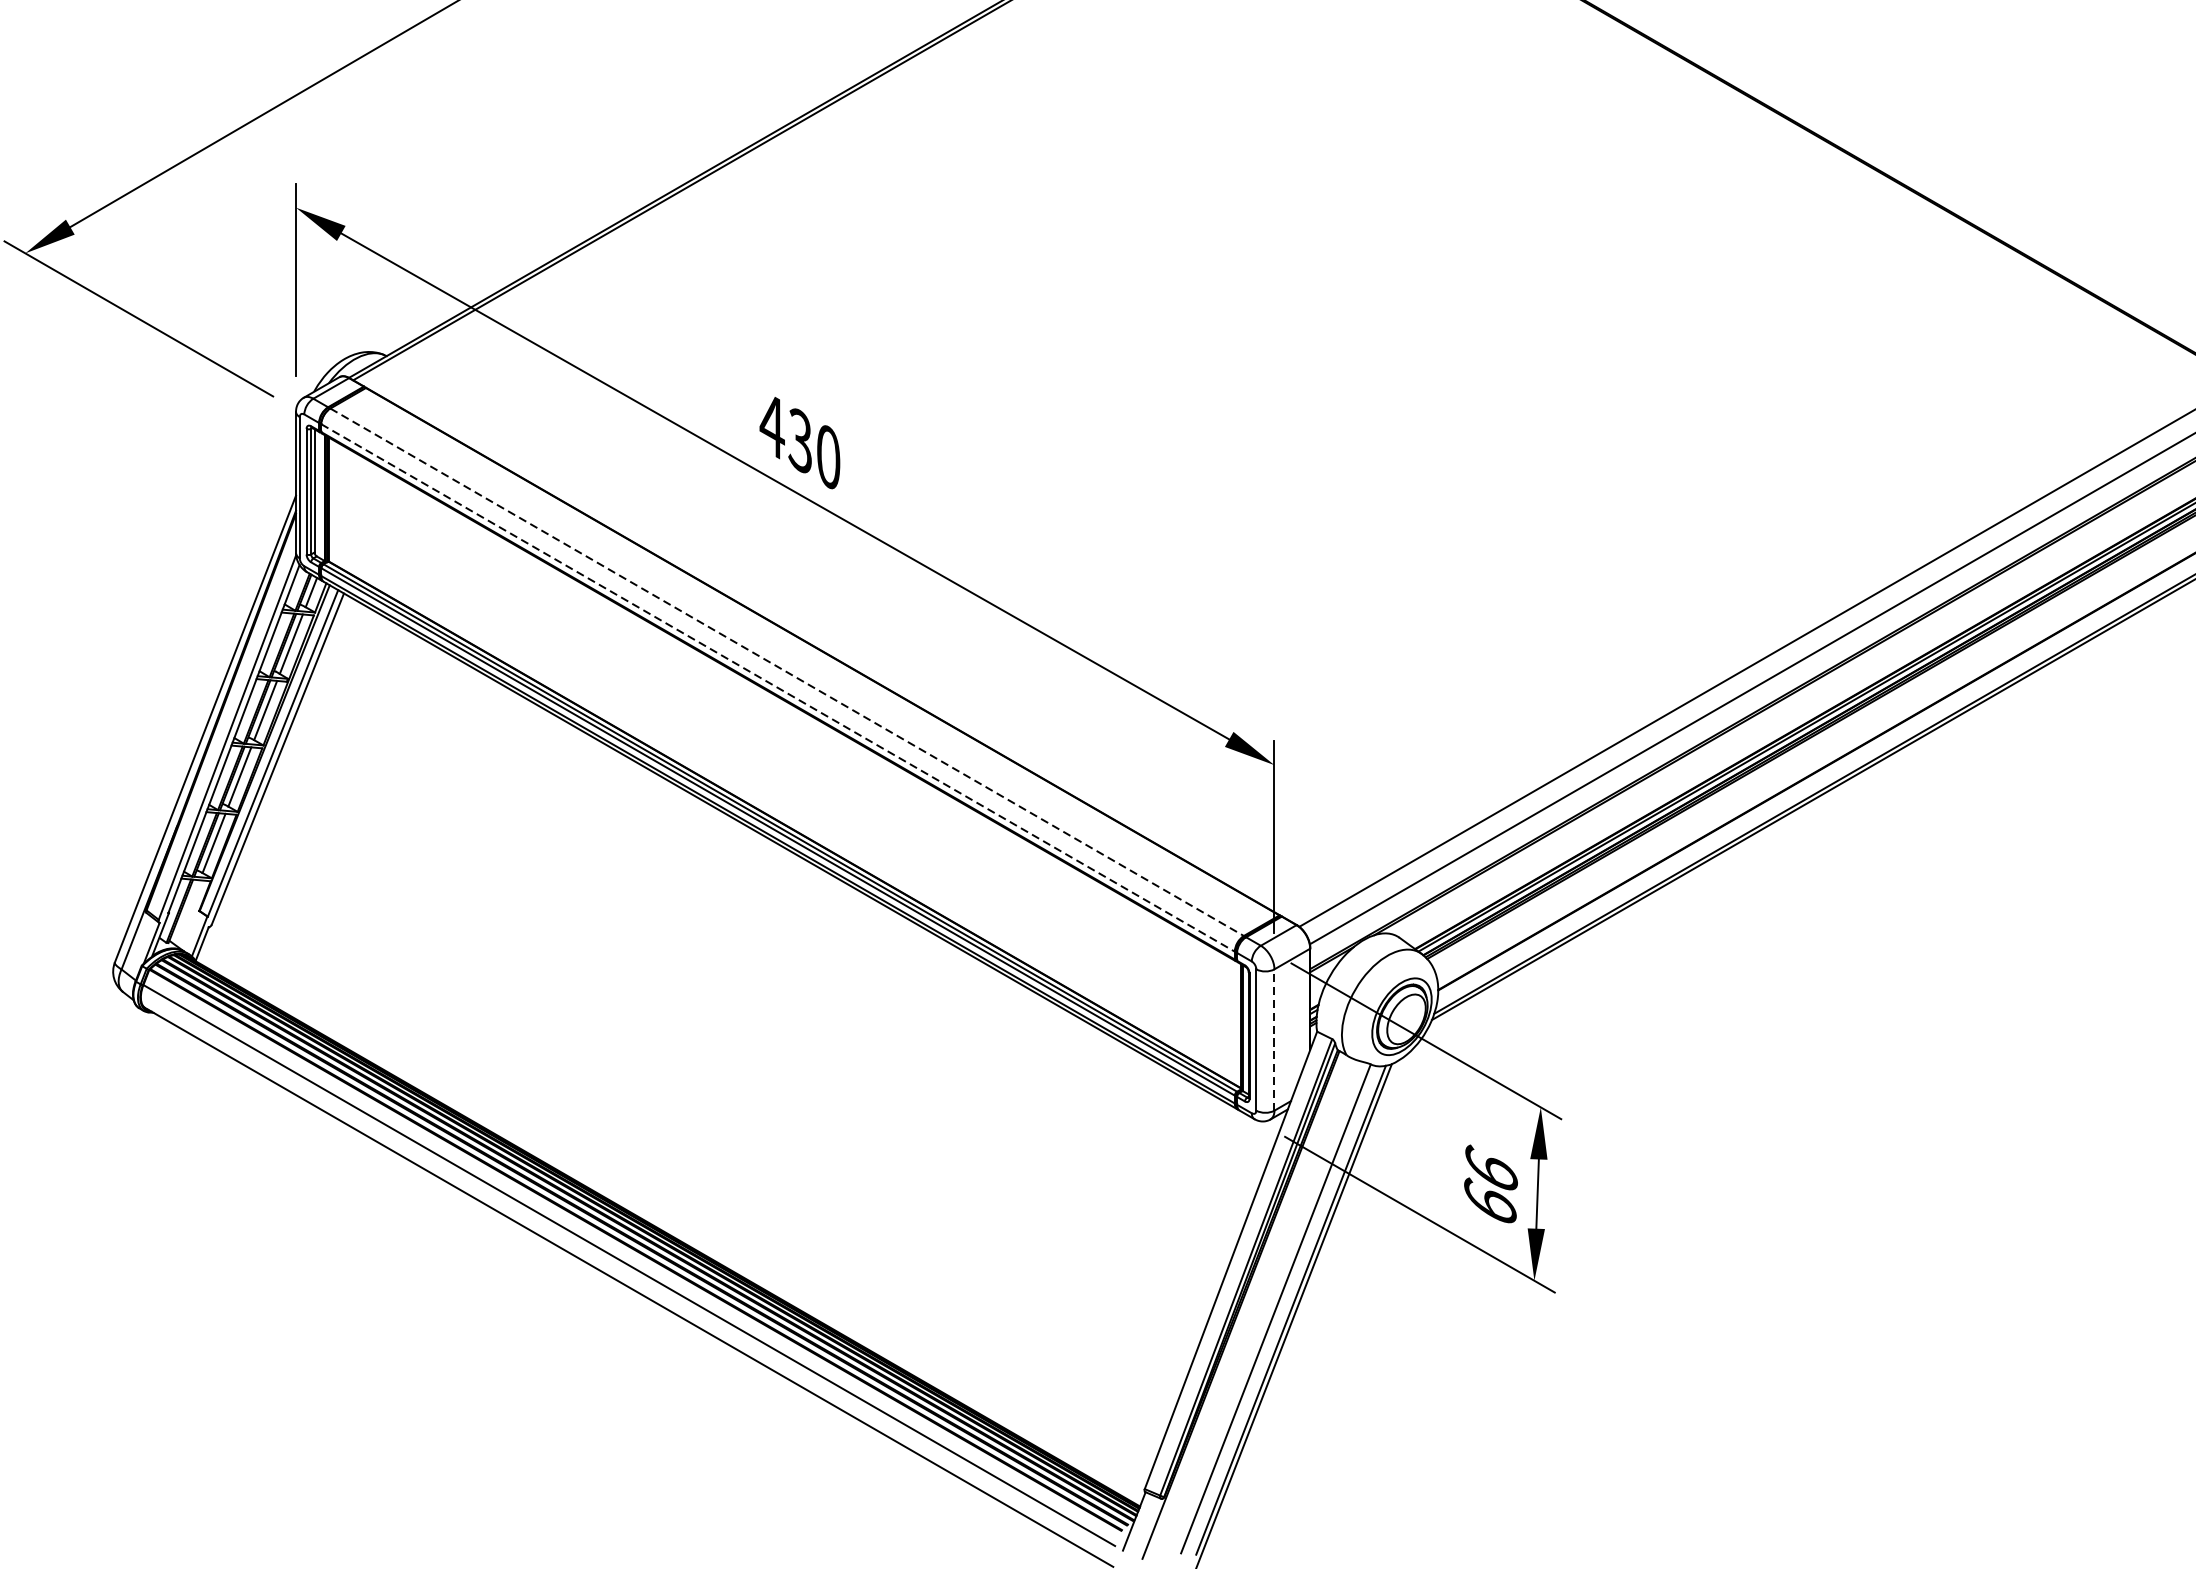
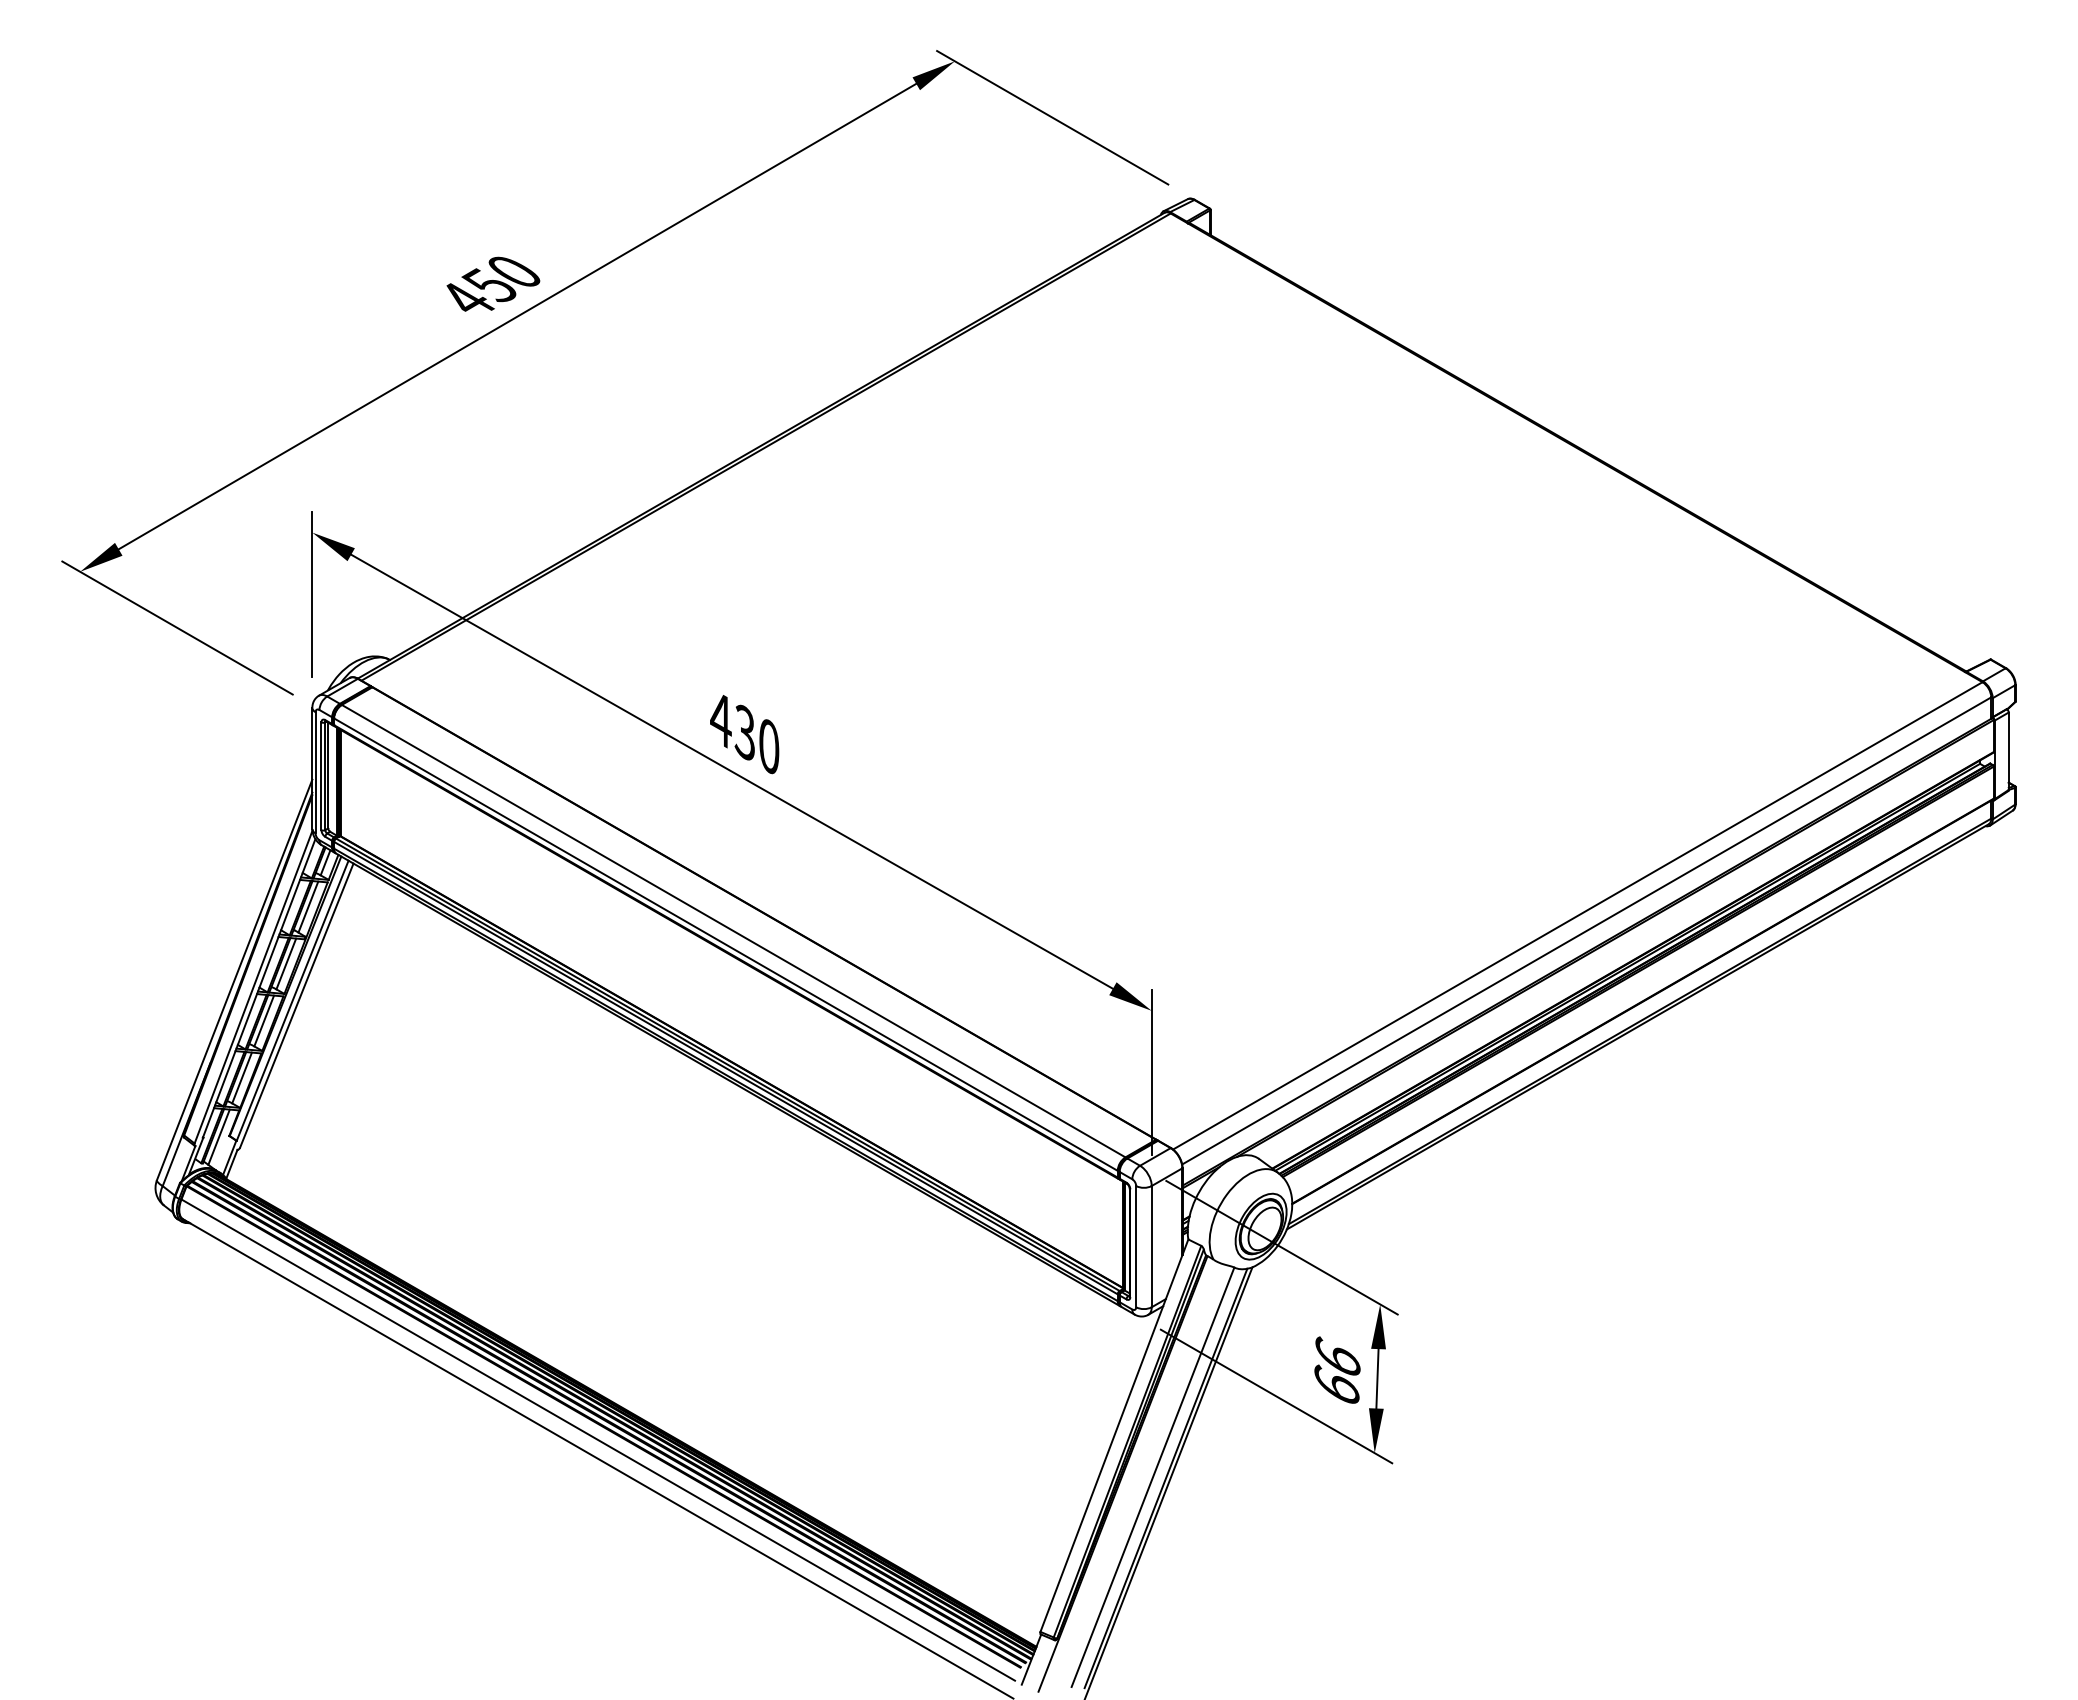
line: (788, 672) -> (734, 931), dashed -> solid
line: (778, 687) -> (726, 944), dashed -> solid
line: (186, 911) -> (218, 1136), added
line: (1274, 1039) -> (1151, 1246), dashed -> solid

